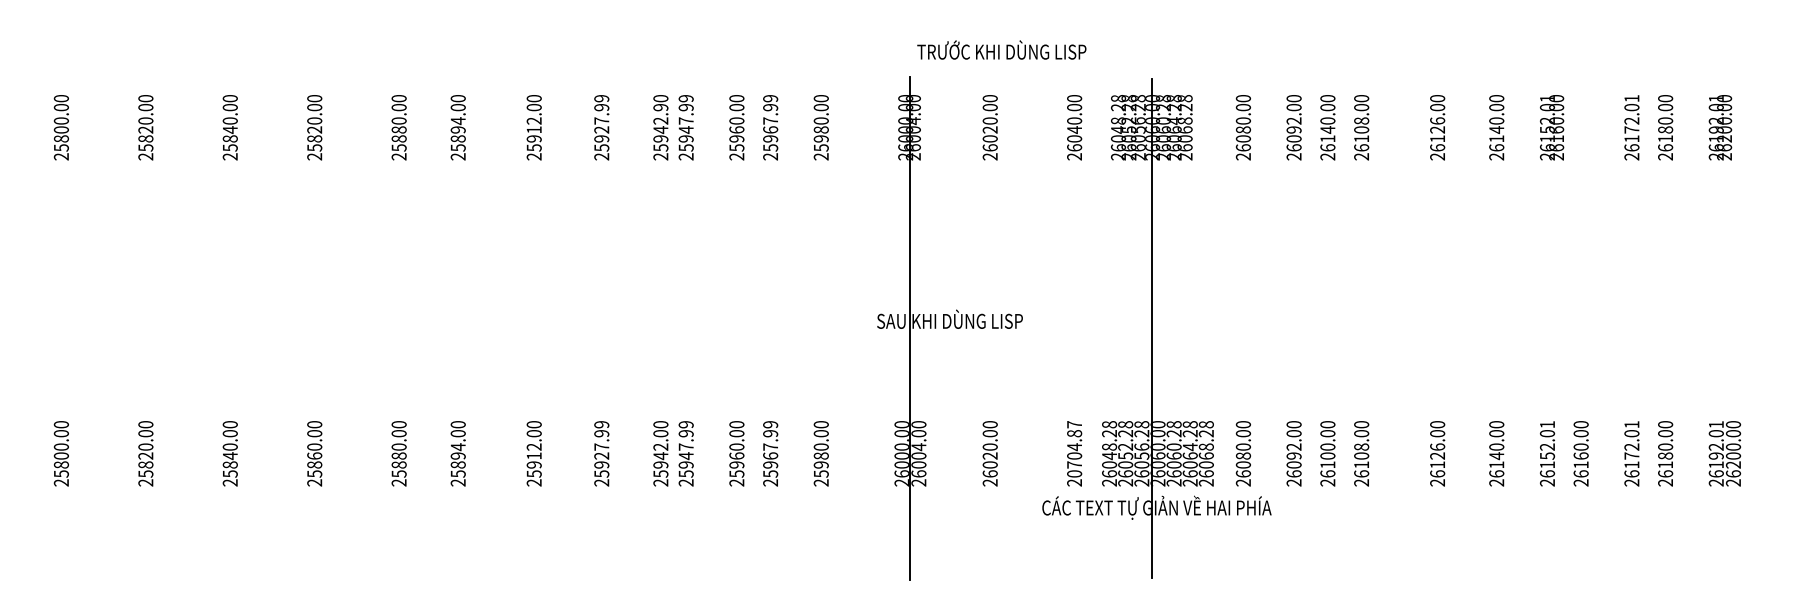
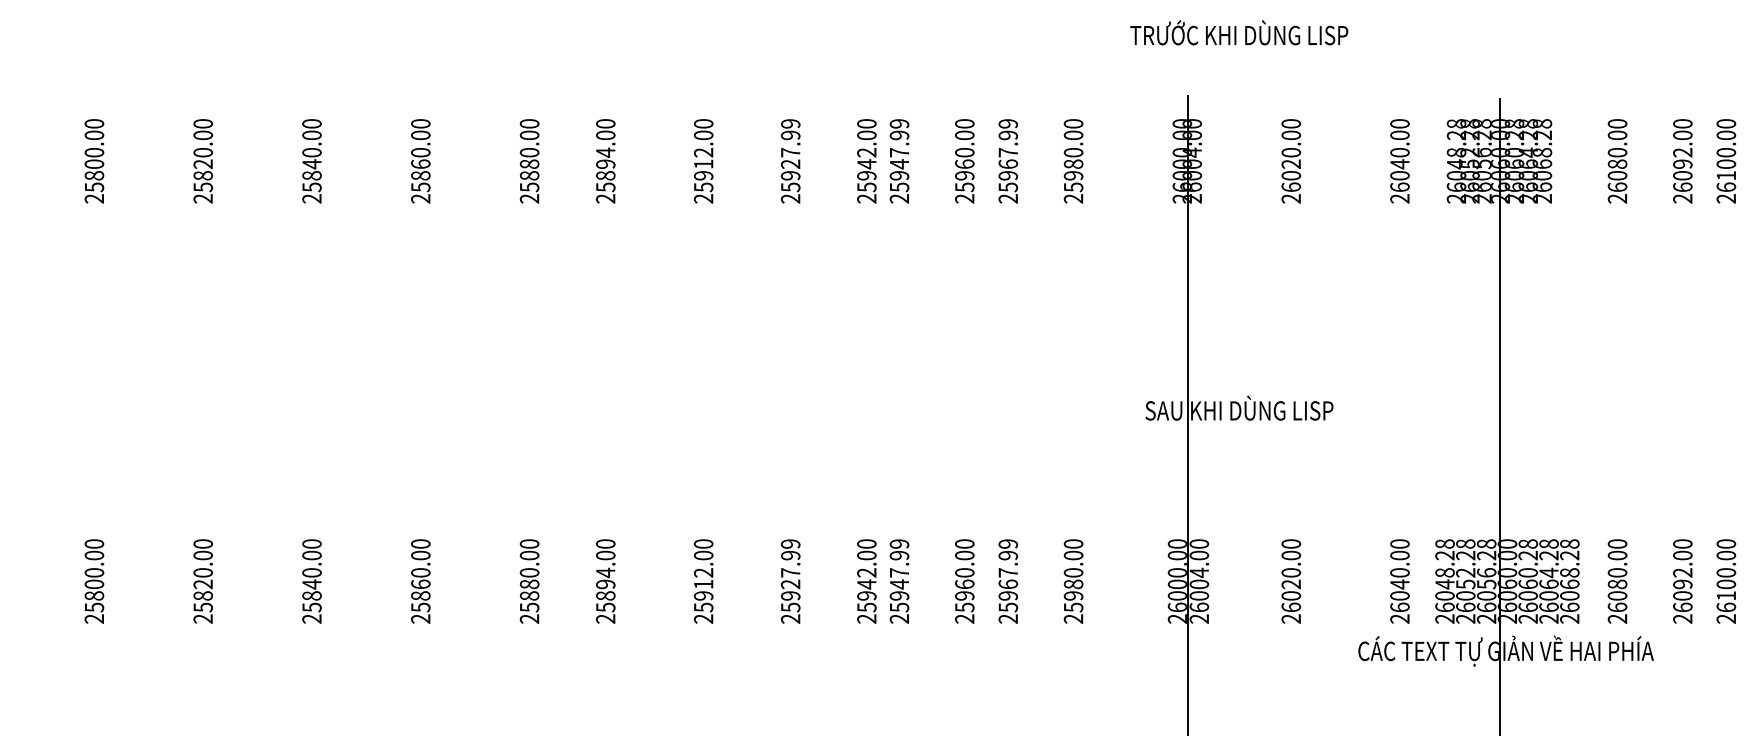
text: (1001, 49) -> (1238, 32), moved
text: (660, 107) -> (866, 135), 25942.90 -> 25942.00
text: (314, 129) -> (420, 163), 25820.00 -> 25860.00
text: (1327, 130) -> (1725, 164), 26140.00 -> 26100.00
text: (1074, 449) -> (1399, 575), 20704.87 -> 26040.00

